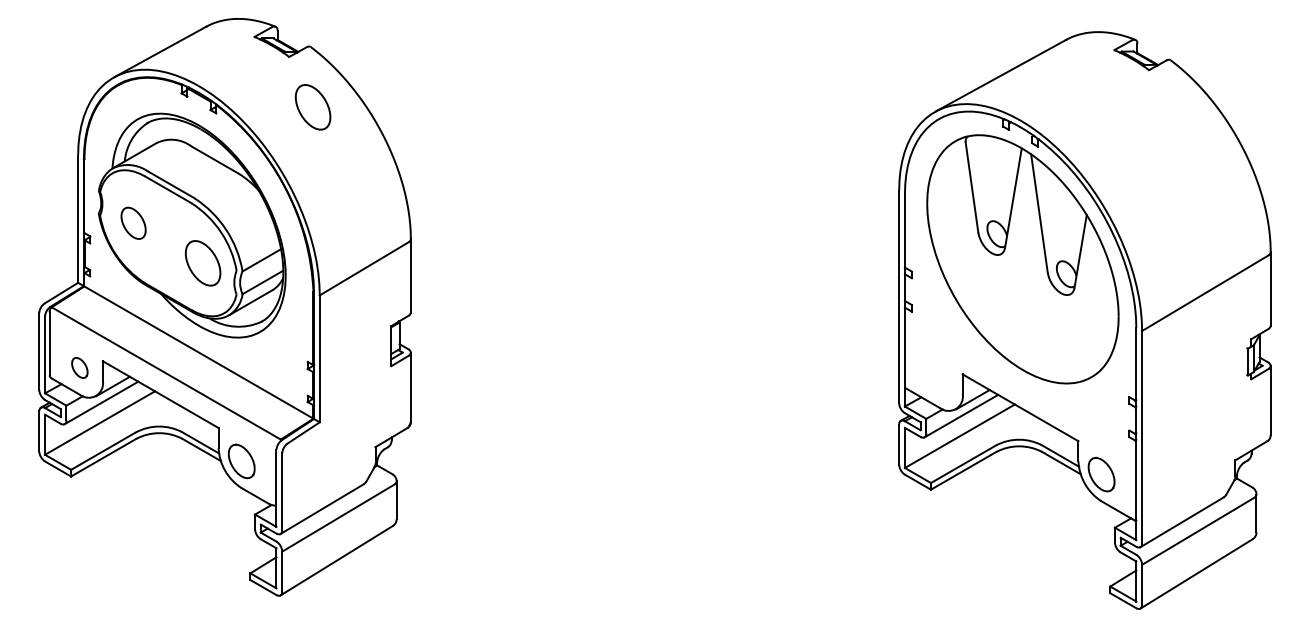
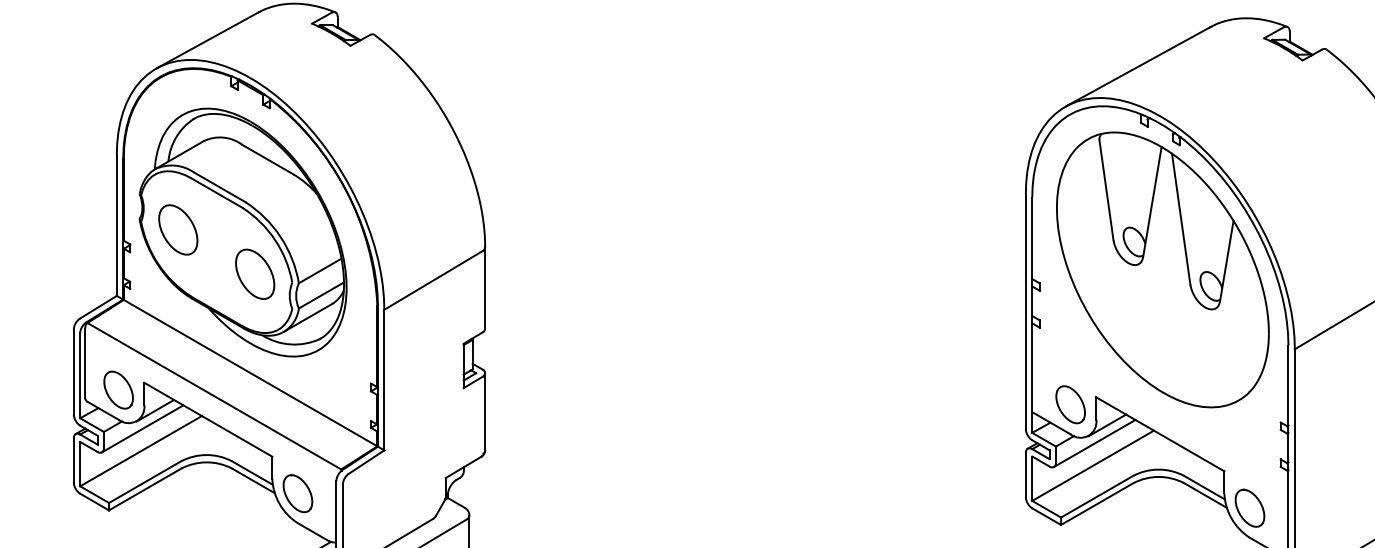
part: (313, 107) -> (377, 101), removed
part: (133, 223) -> (178, 230), size x1.43
part: (79, 367) -> (118, 389), size x1.67
part: (939, 380) -> (1070, 404), added

